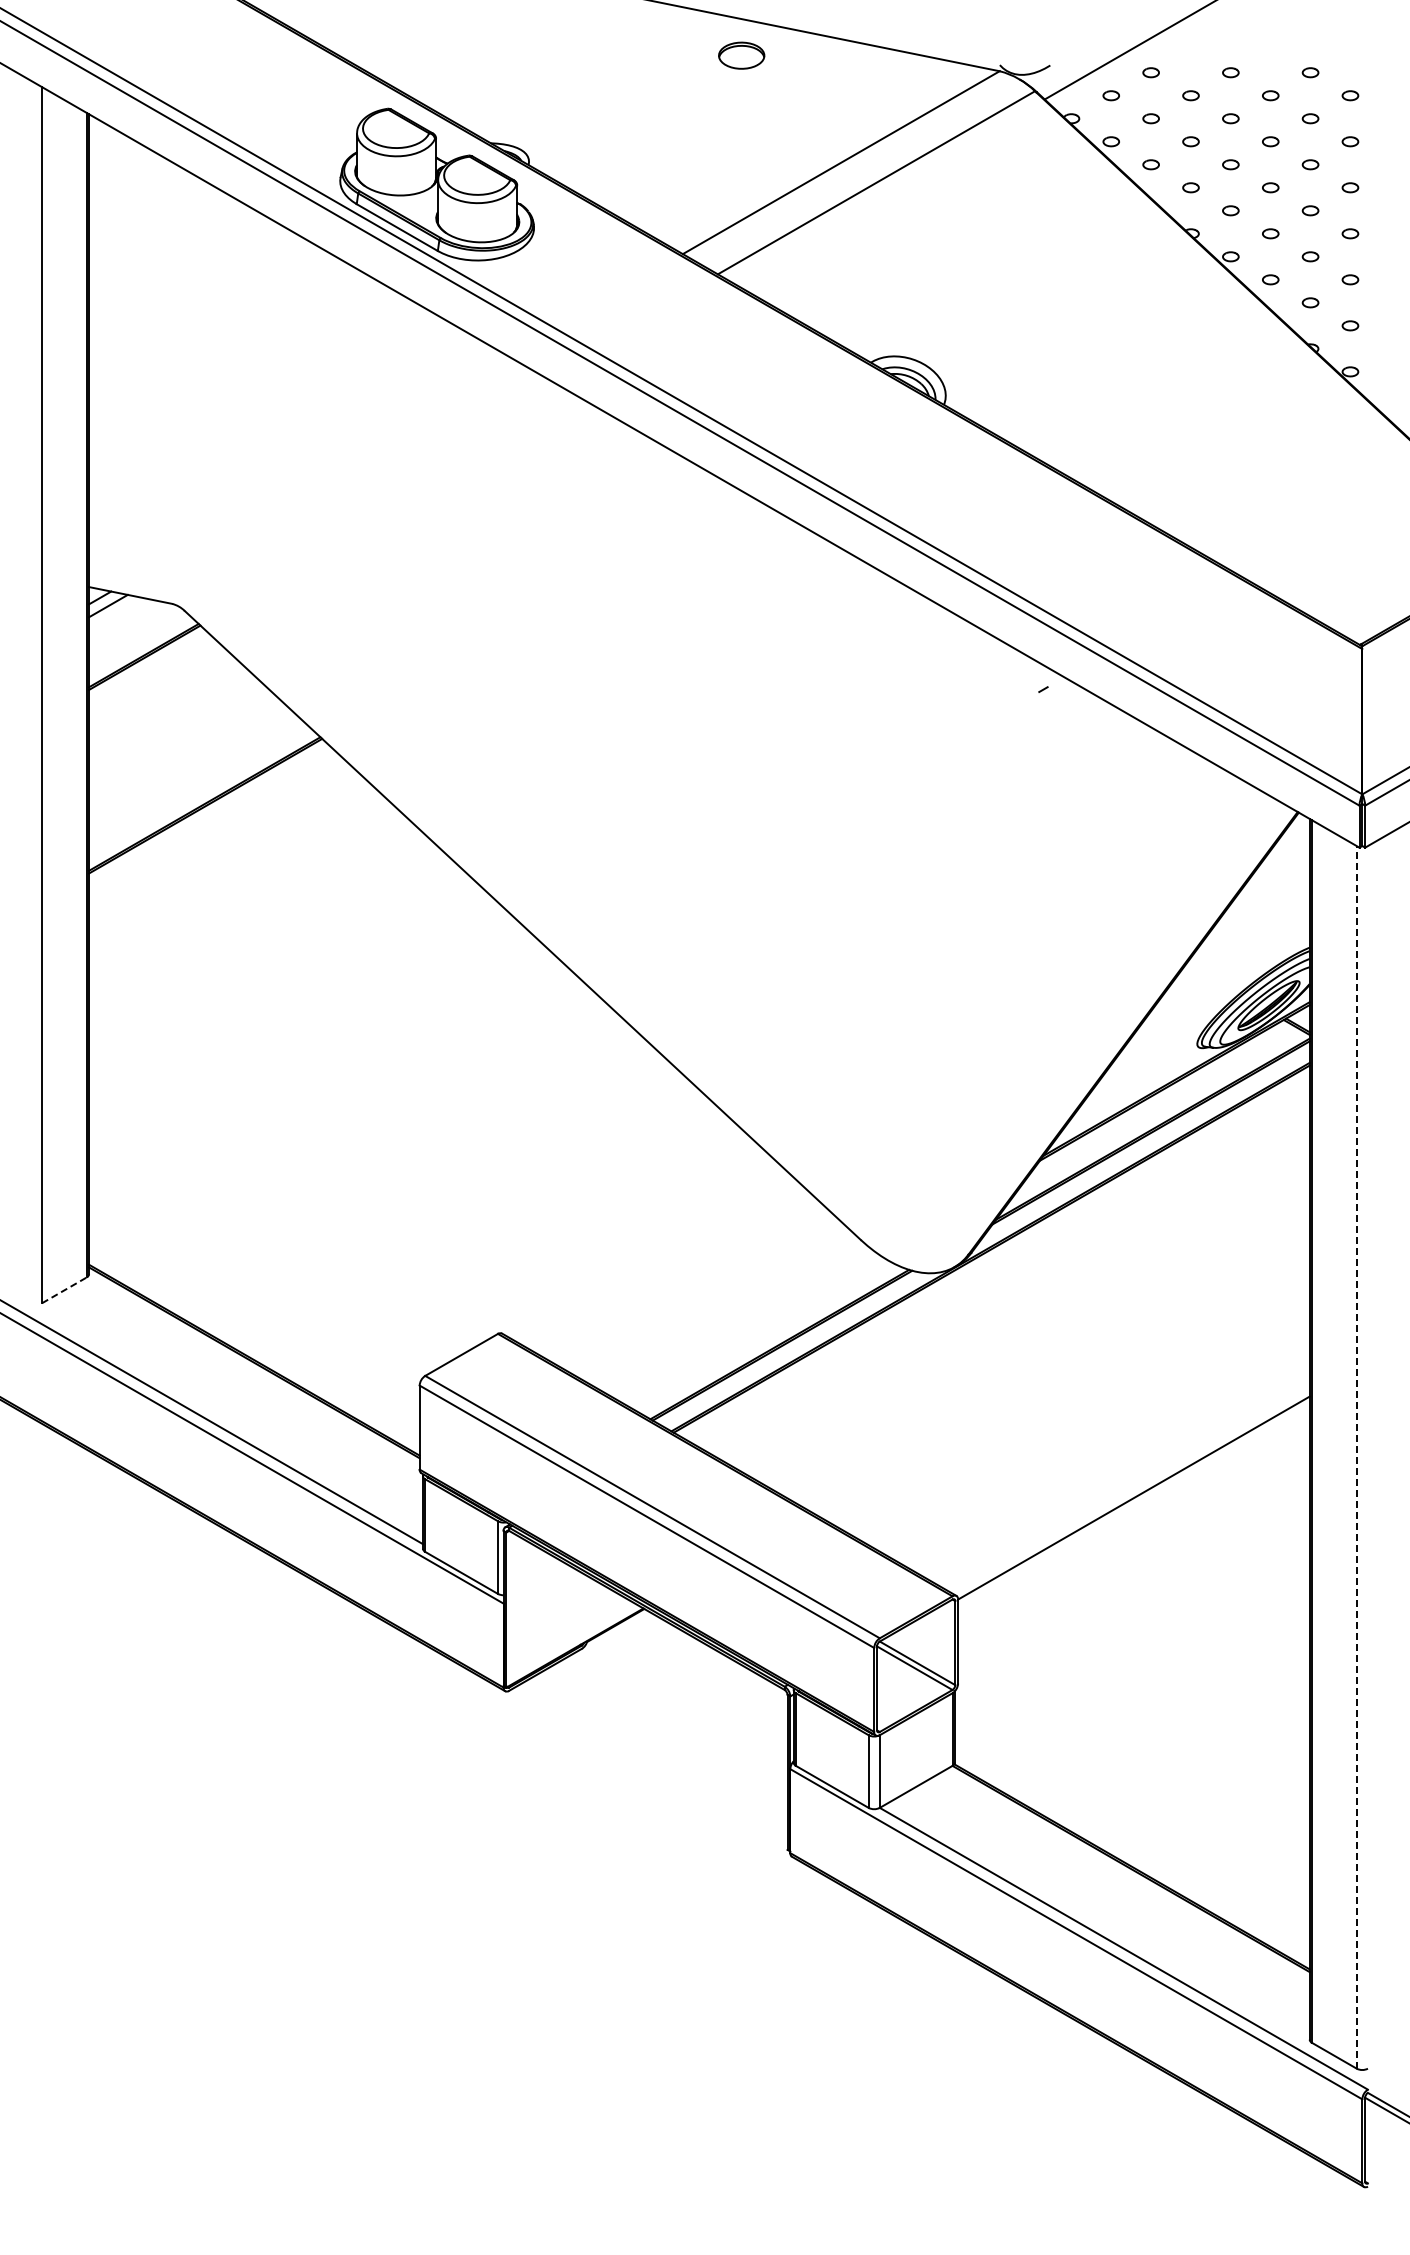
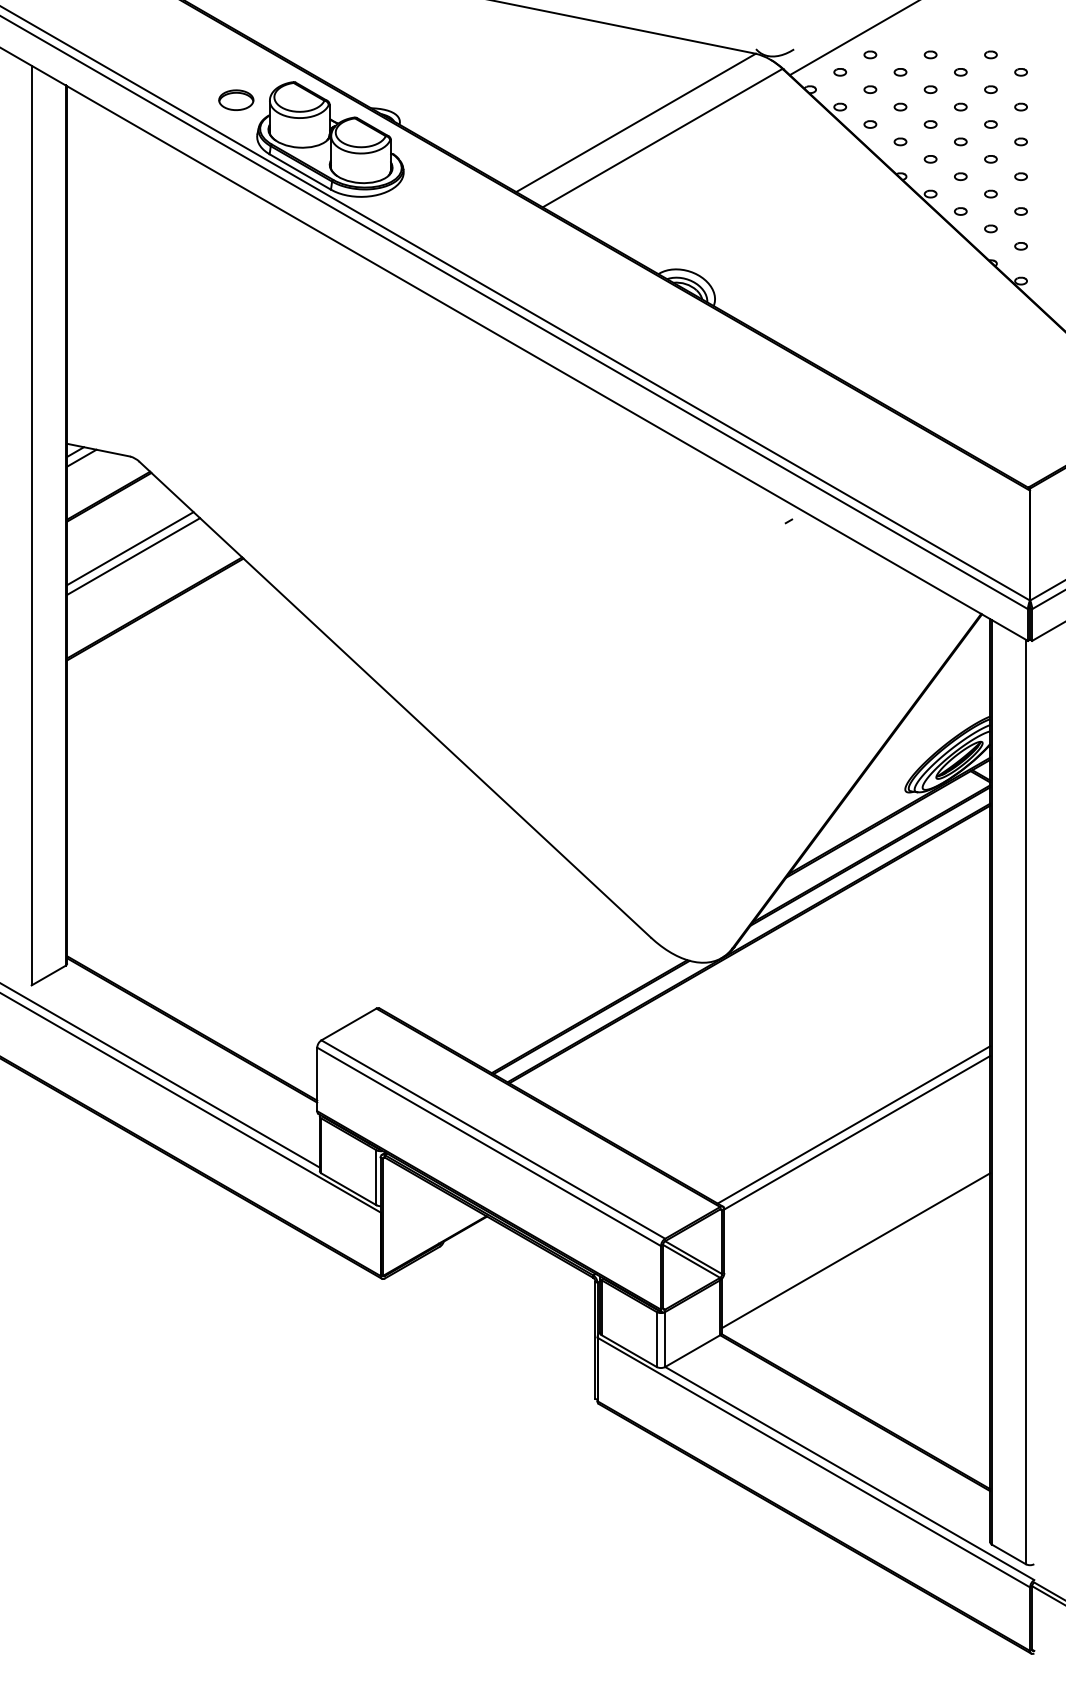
part: (741, 55) -> (236, 100), moved
line: (172, 725) -> (130, 548), added
line: (176, 735) -> (133, 556), added
line: (64, 1290) -> (48, 975), dashed -> solid
line: (1356, 1456) -> (1025, 1101), dashed -> solid
line: (1129, 1487) -> (854, 1124), added
line: (1131, 1653) -> (855, 1250), added

